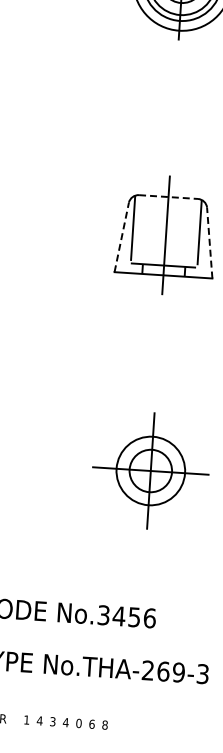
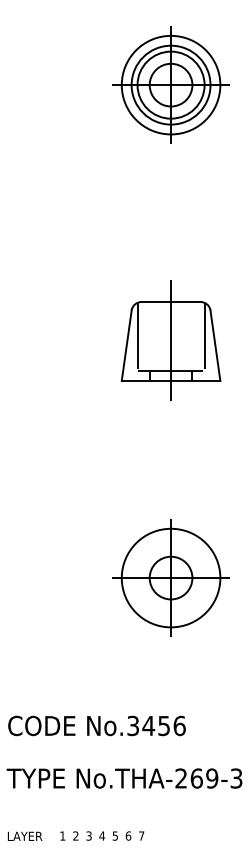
line: (168, 197) -> (171, 302), dashed -> solid
line: (121, 237) -> (126, 345), dashed -> solid
line: (209, 243) -> (215, 345), dashed -> solid
circle: (150, 470) -> (170, 577), size x1.43
text: (39, 720) -> (75, 835), 4 -> 2
text: (79, 722) -> (115, 835), 0 -> 5
text: (104, 724) -> (141, 835), 8 -> 7

